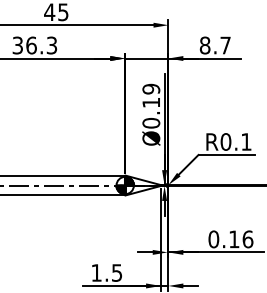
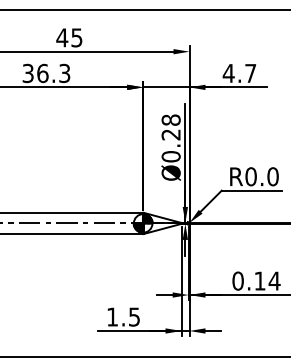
text: (204, 45) -> (228, 73), 8.7 -> 4.7
text: (150, 95) -> (170, 127), Ø0.19 -> Ø0.28
text: (245, 141) -> (272, 176), R0.1 -> R0.0
text: (247, 238) -> (274, 280), 0.16 -> 0.14

